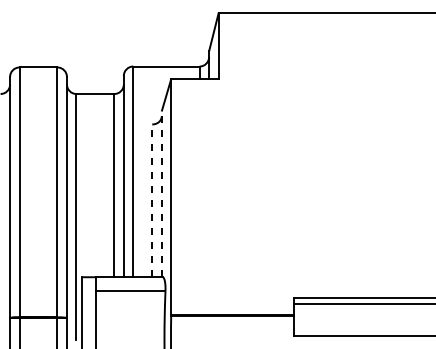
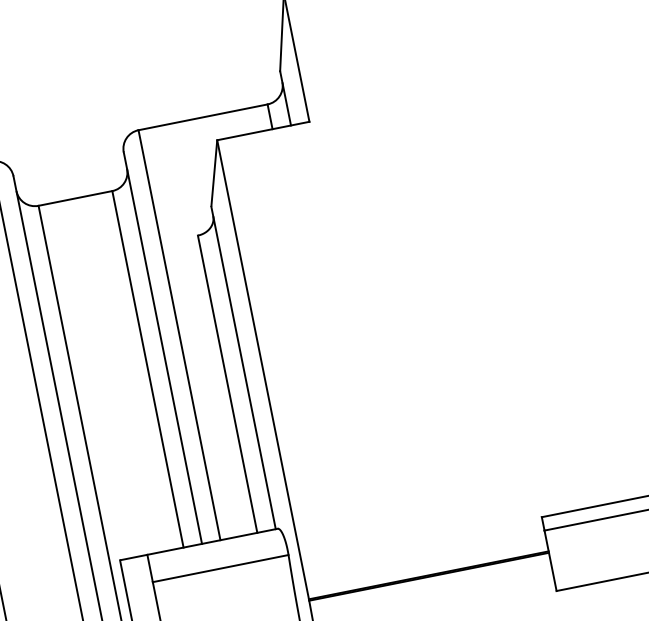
line: (161, 194) -> (243, 368), dashed -> solid
line: (152, 200) -> (227, 383), dashed -> solid

